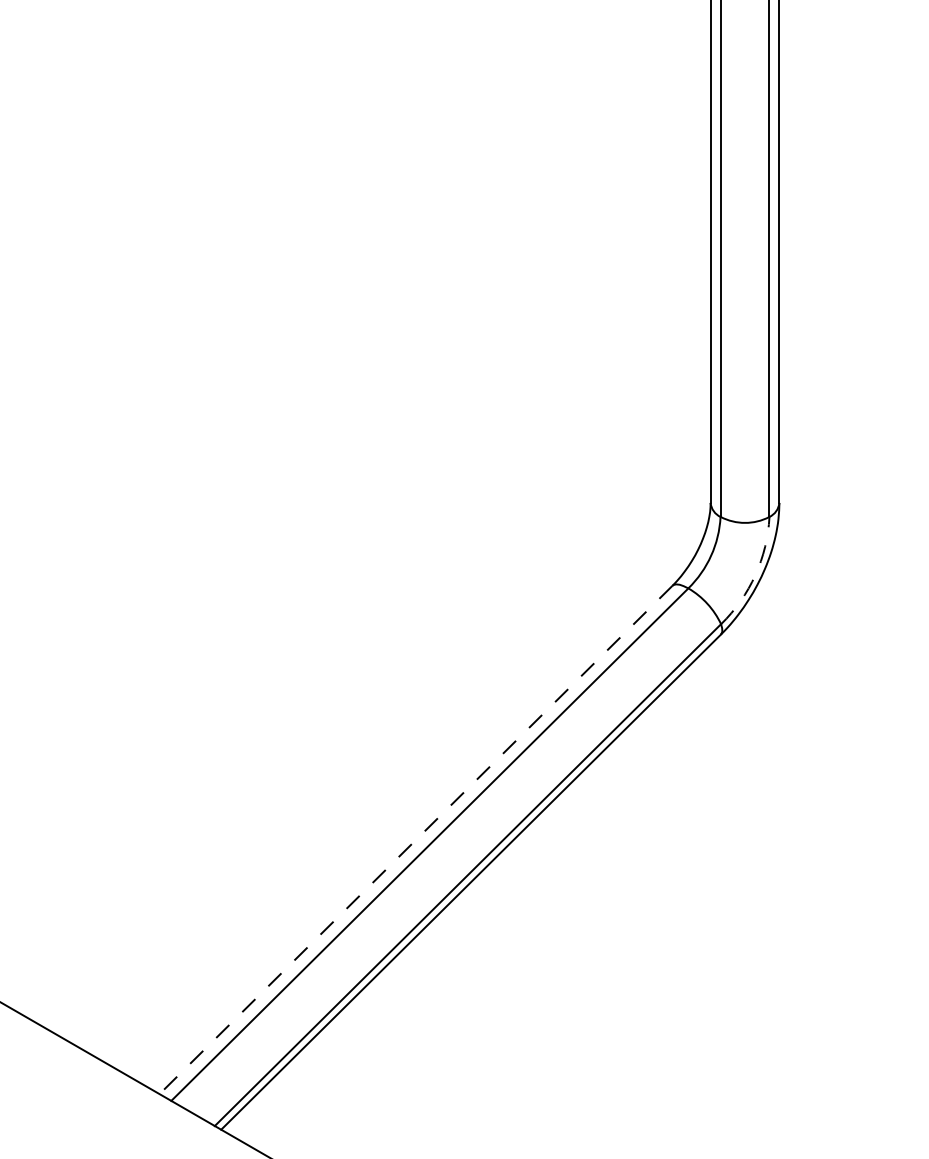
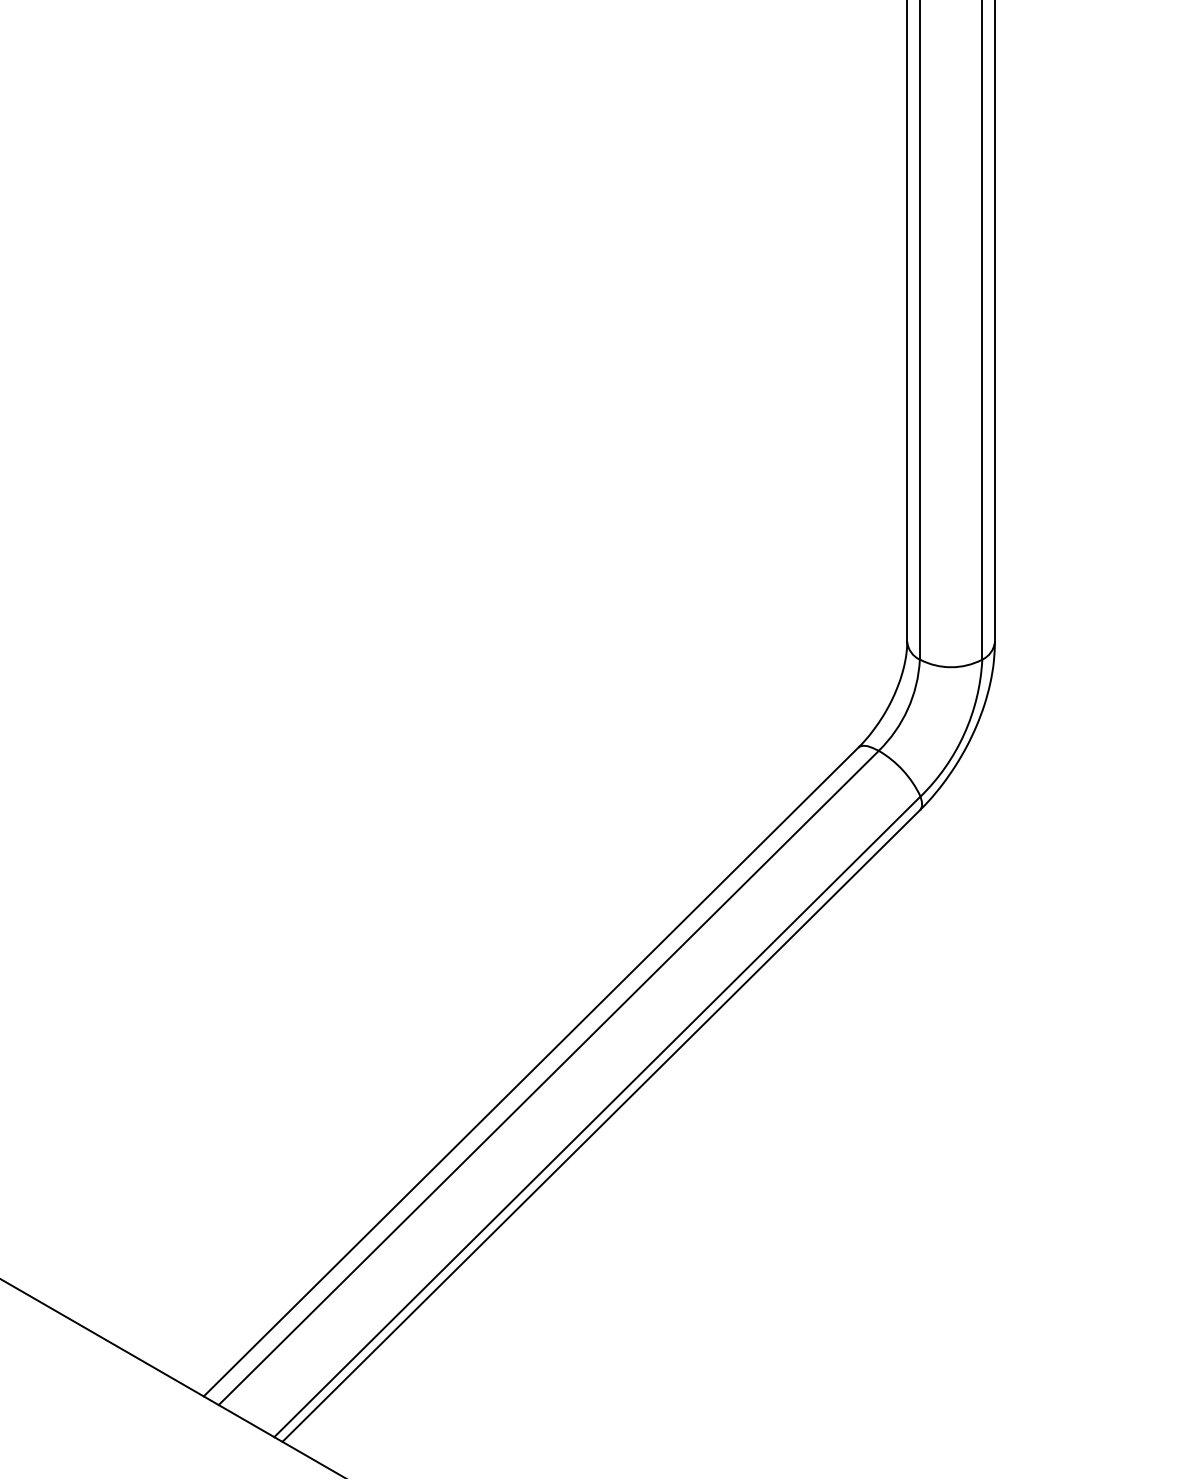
arc: (755, 575) -> (964, 734), dashed -> solid
line: (415, 840) -> (530, 1072), dashed -> solid

